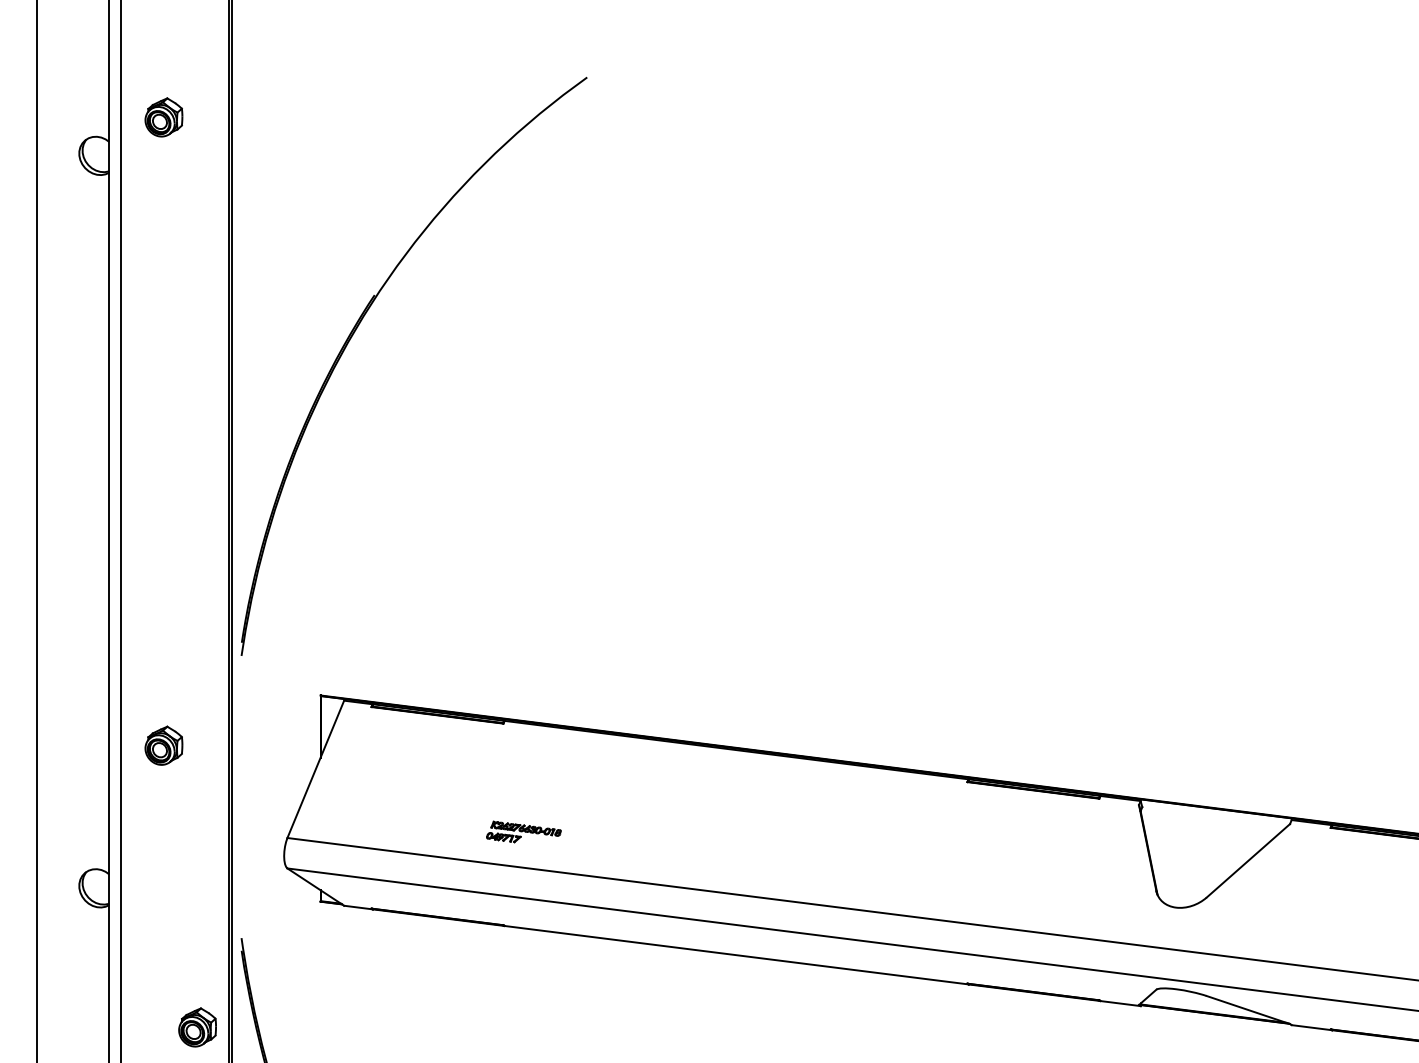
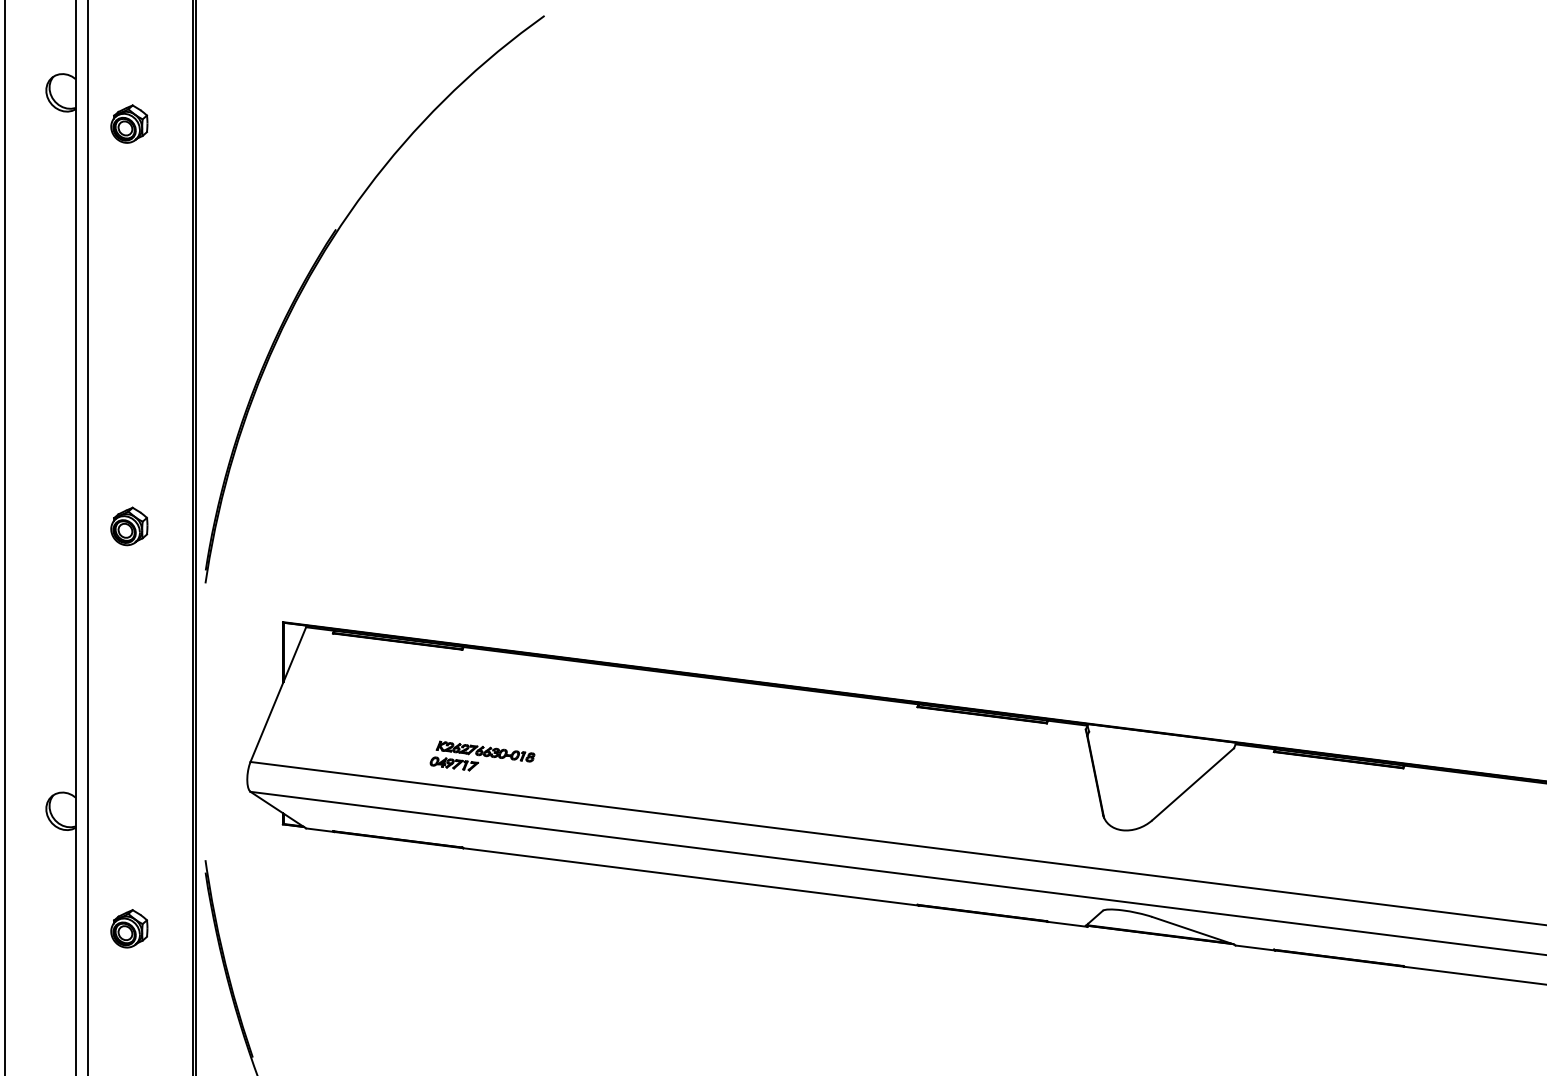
part: (164, 116) -> (129, 123), moved
part: (164, 745) -> (129, 526), moved
part: (523, 831) -> (482, 755), size x1.43
part: (197, 1027) -> (129, 928), moved

